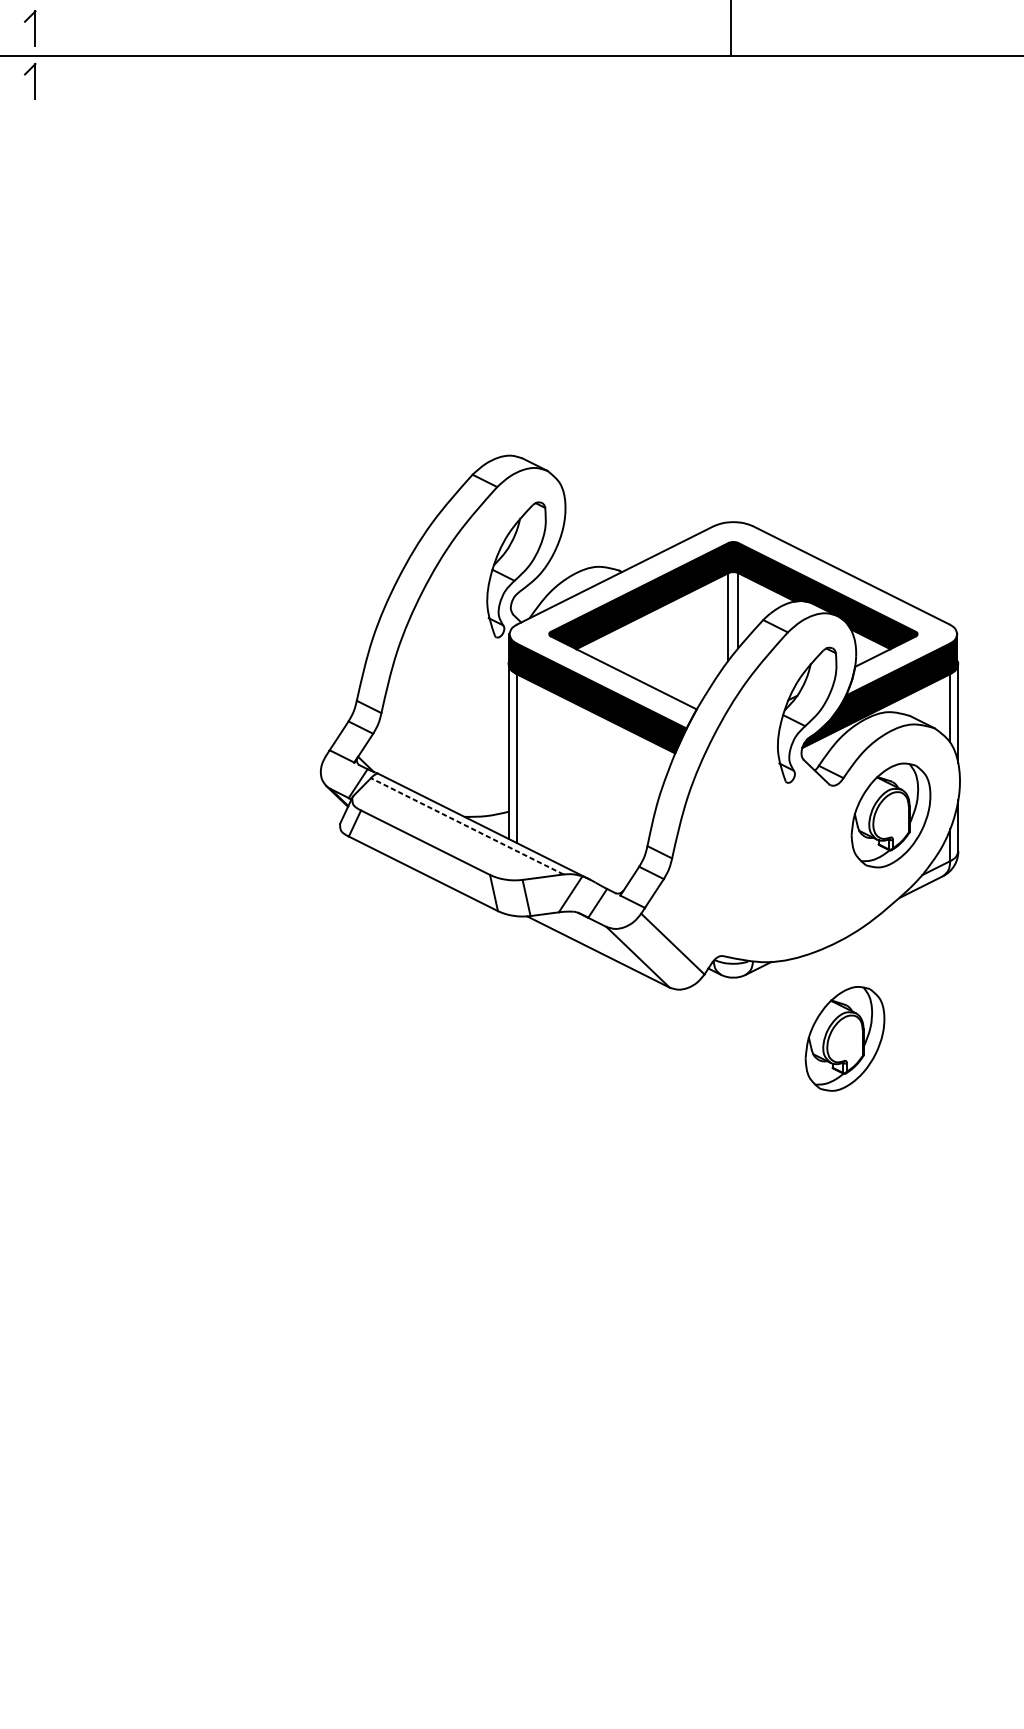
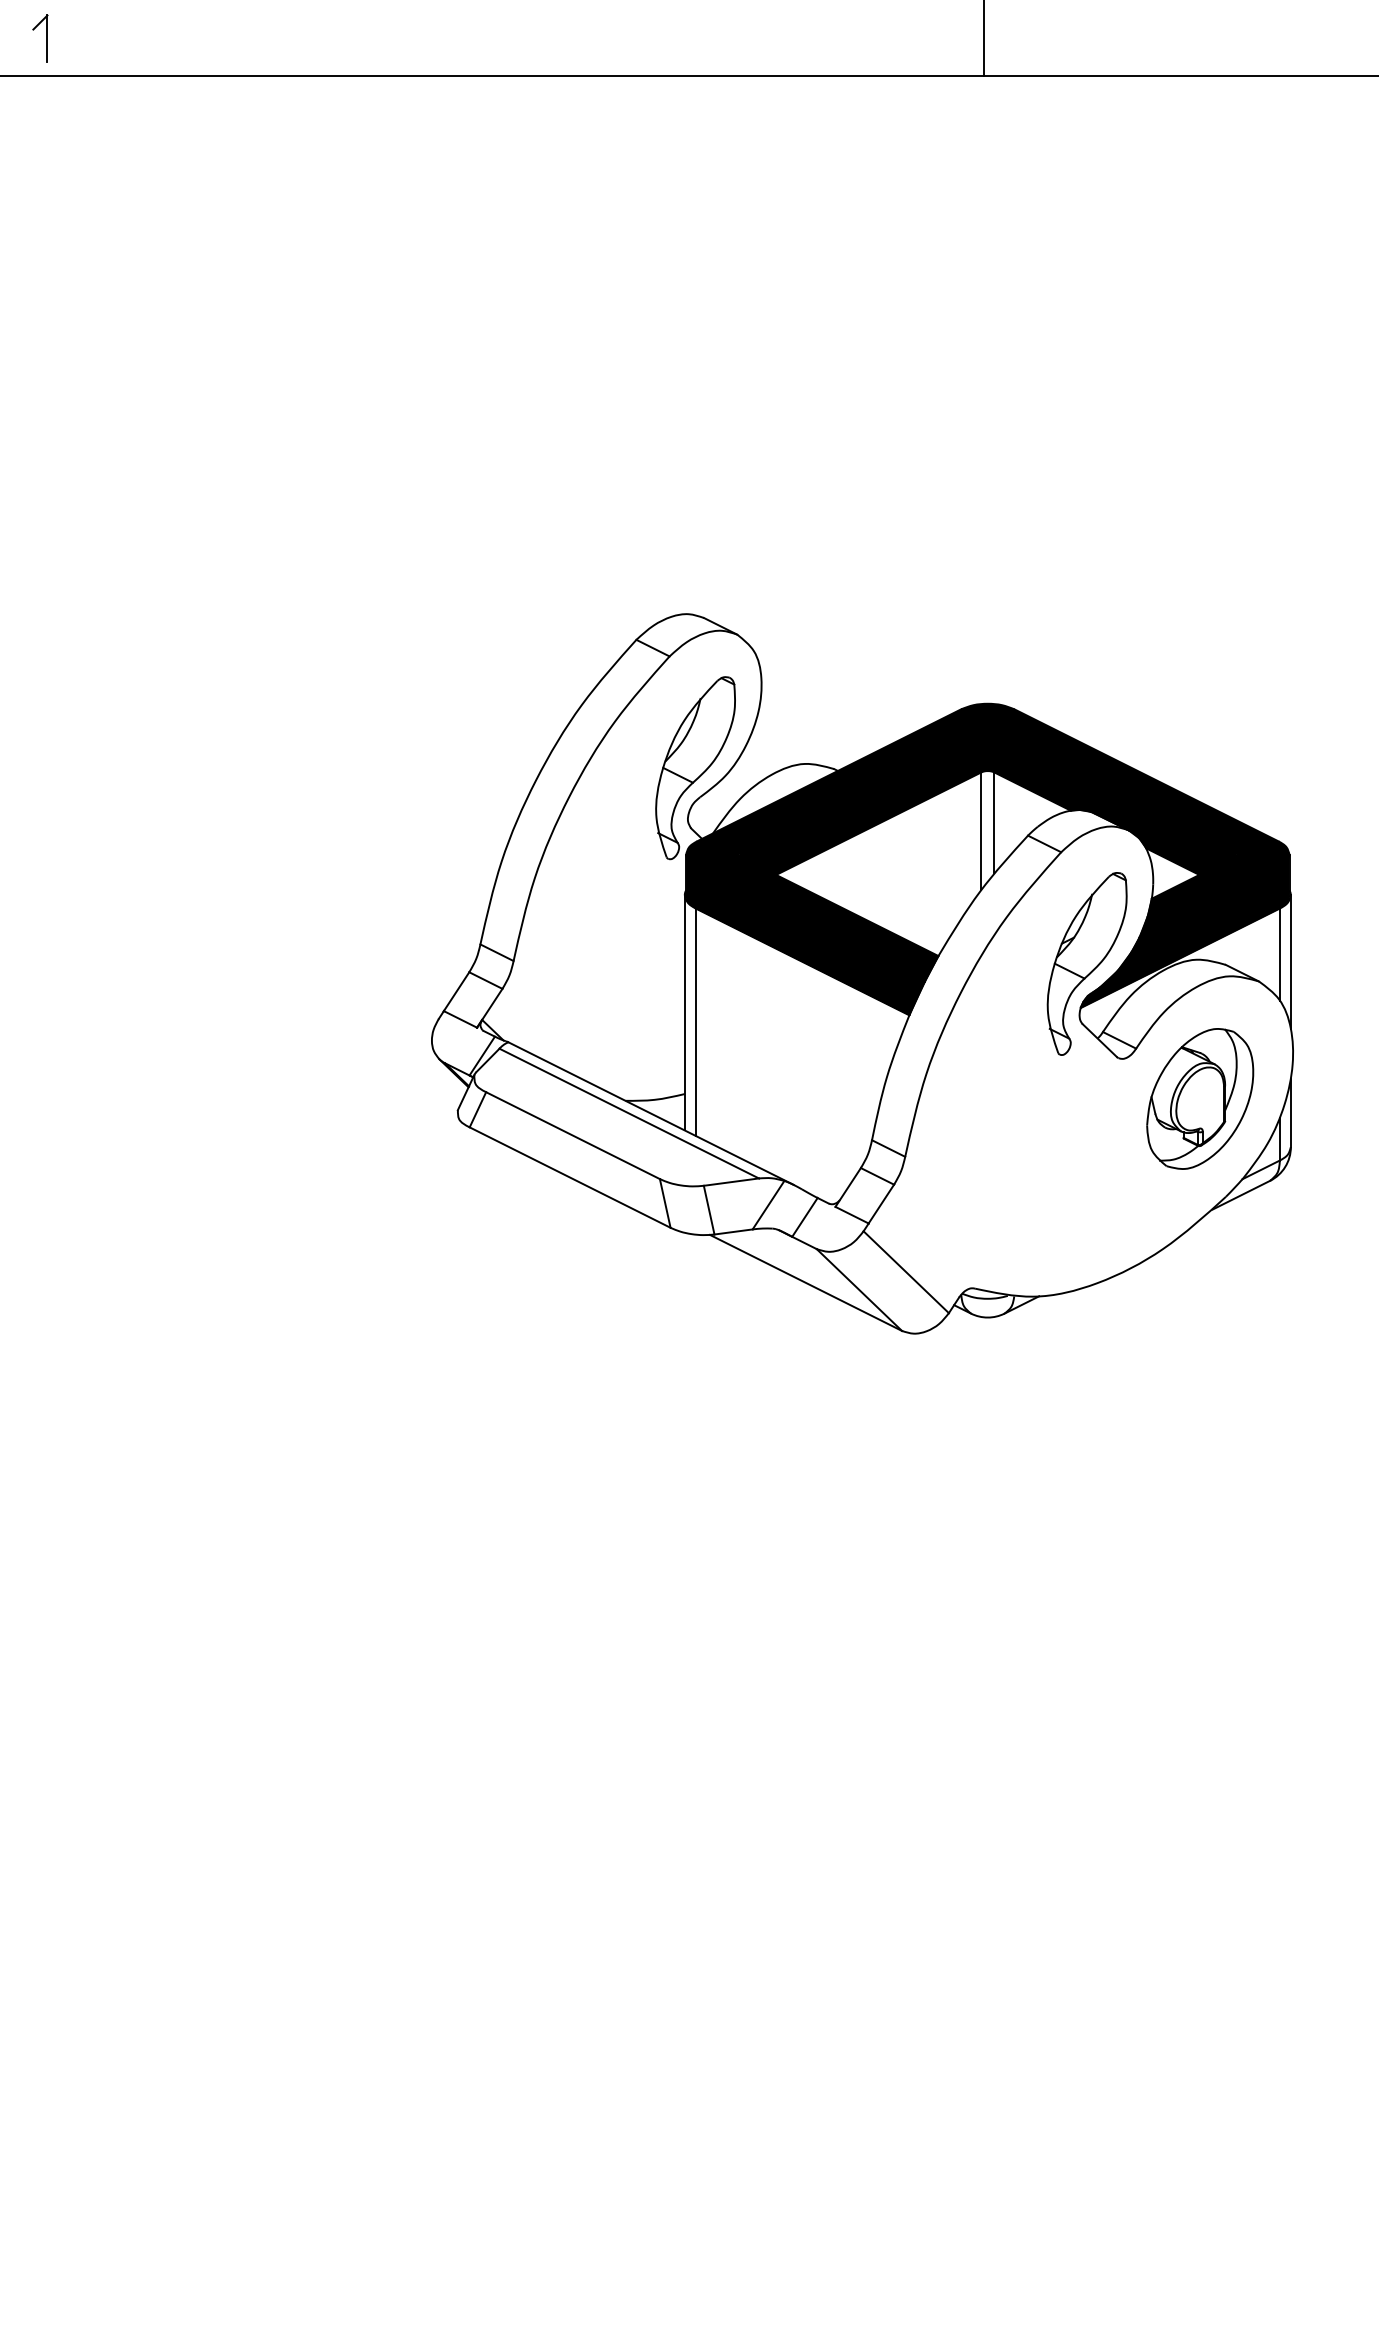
part: (30, 81) -> (40, 109), removed
fill: (733, 625) -> (987, 842), added
line: (466, 826) -> (628, 1113), dashed -> solid
part: (845, 1038) -> (1138, 1399), removed

